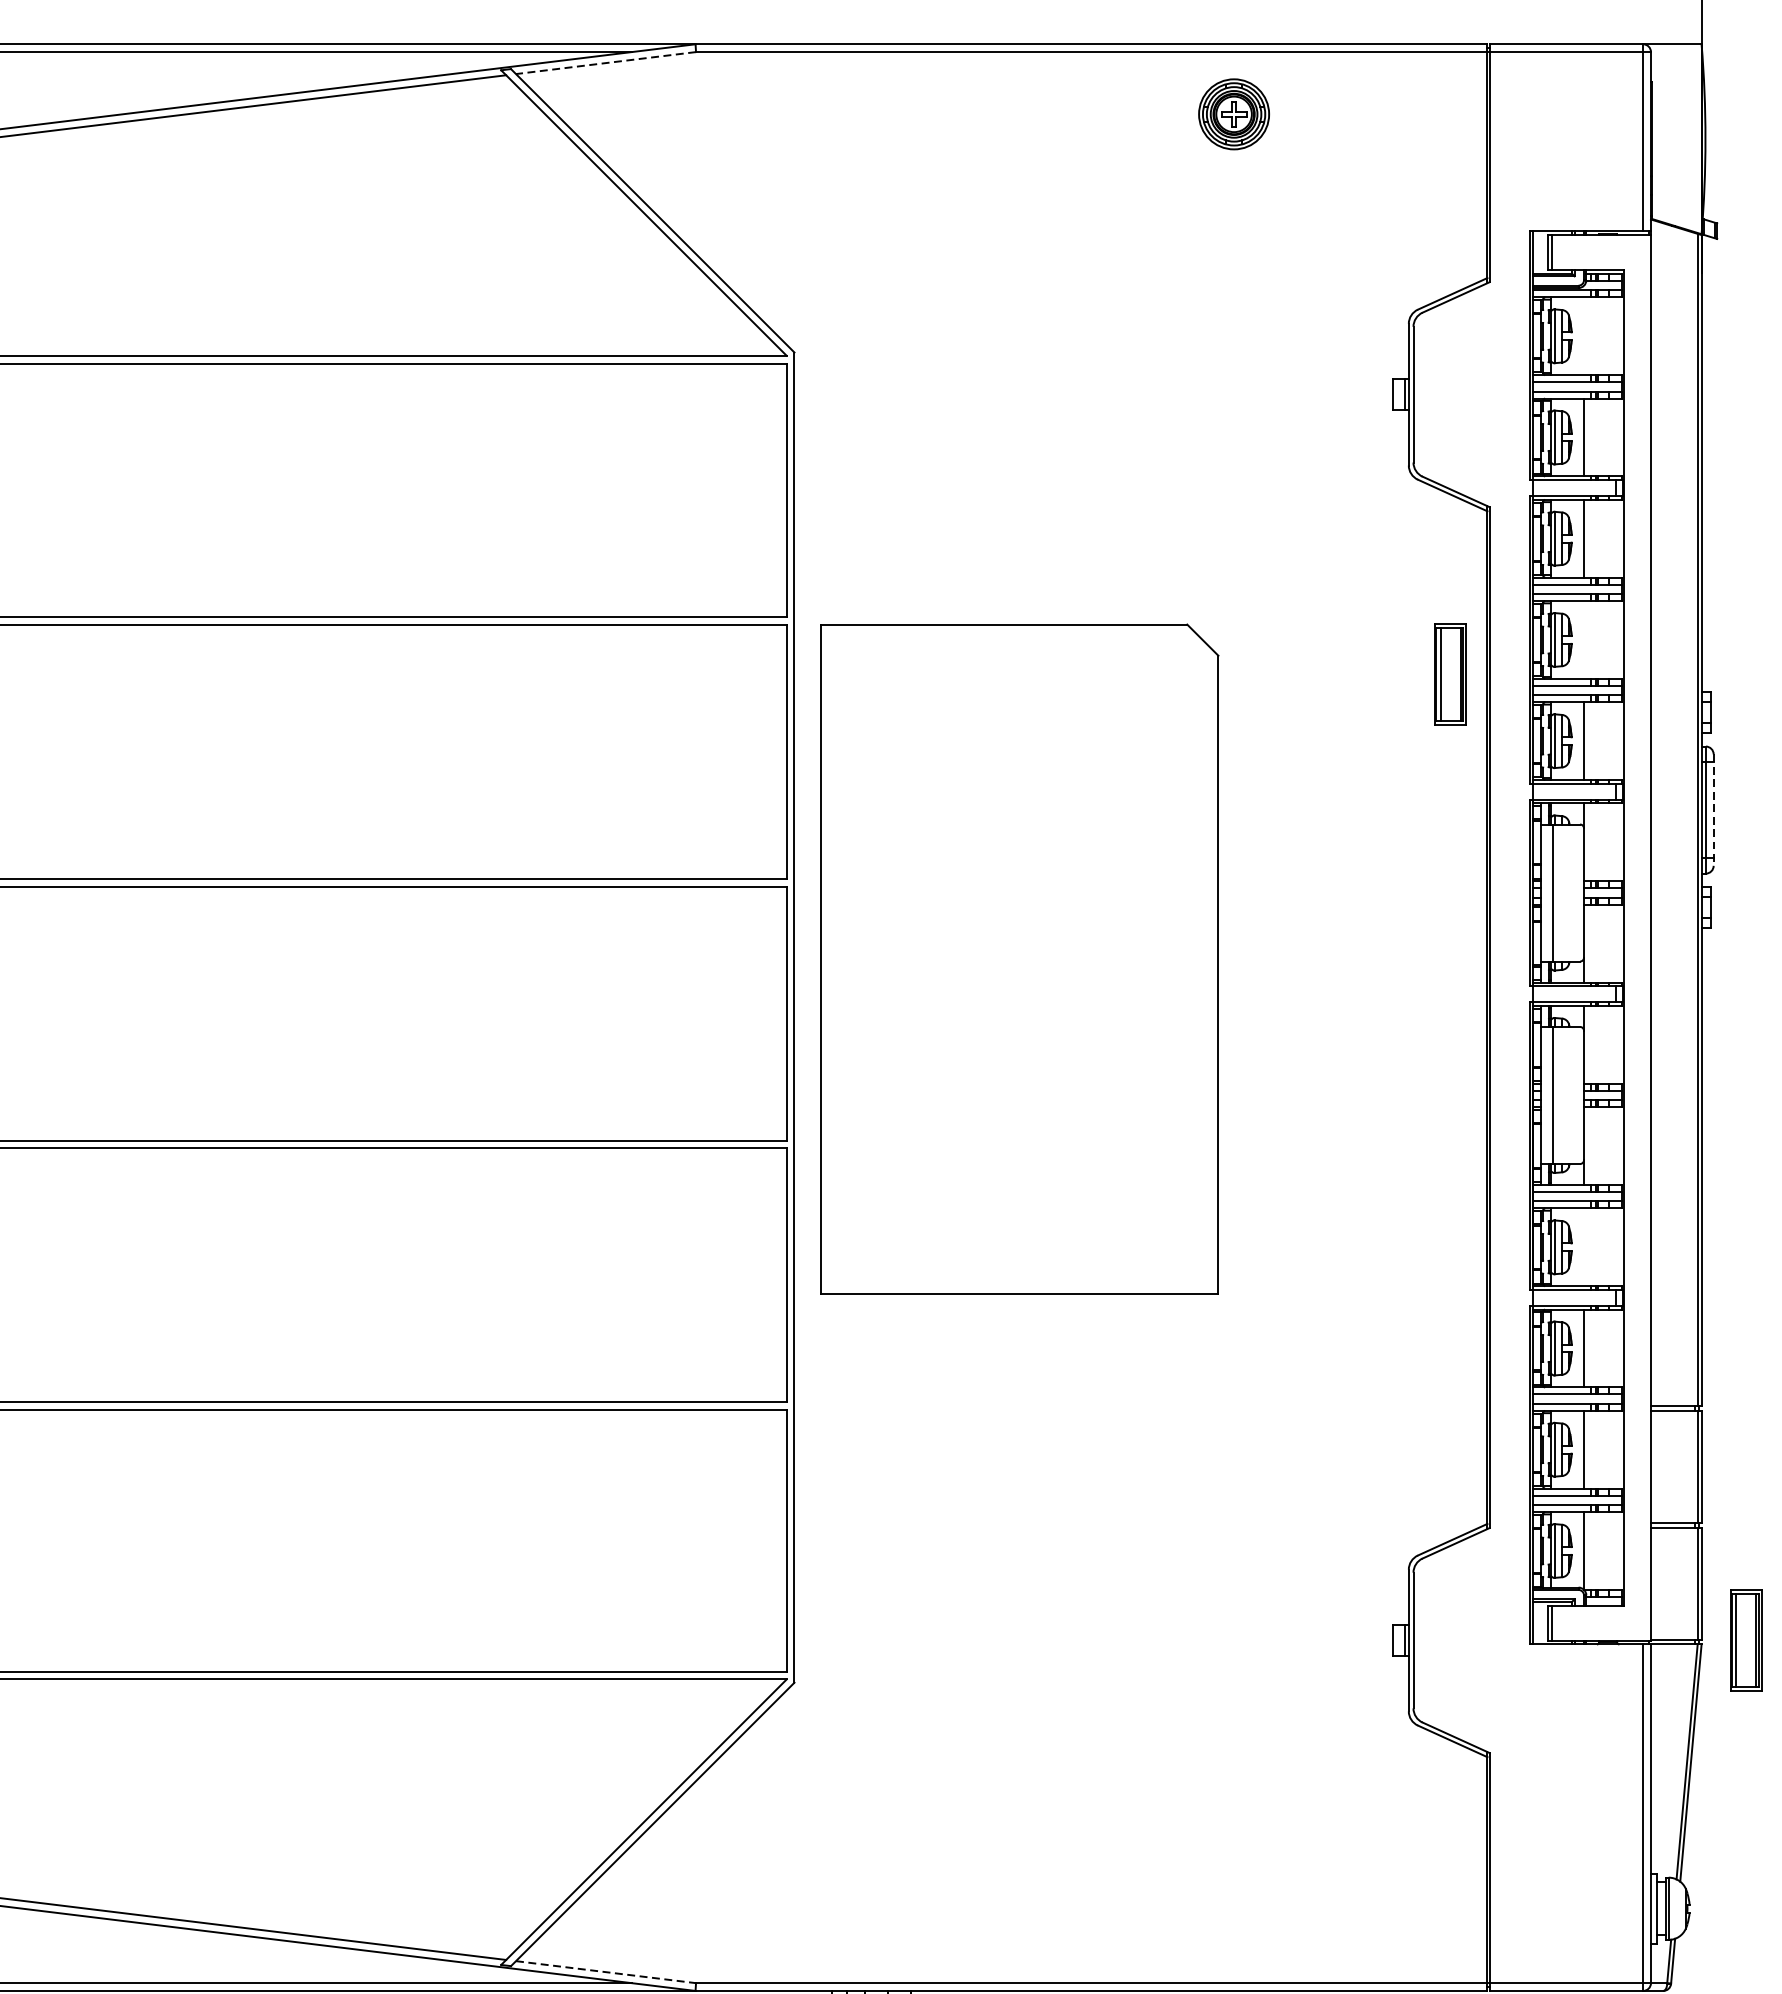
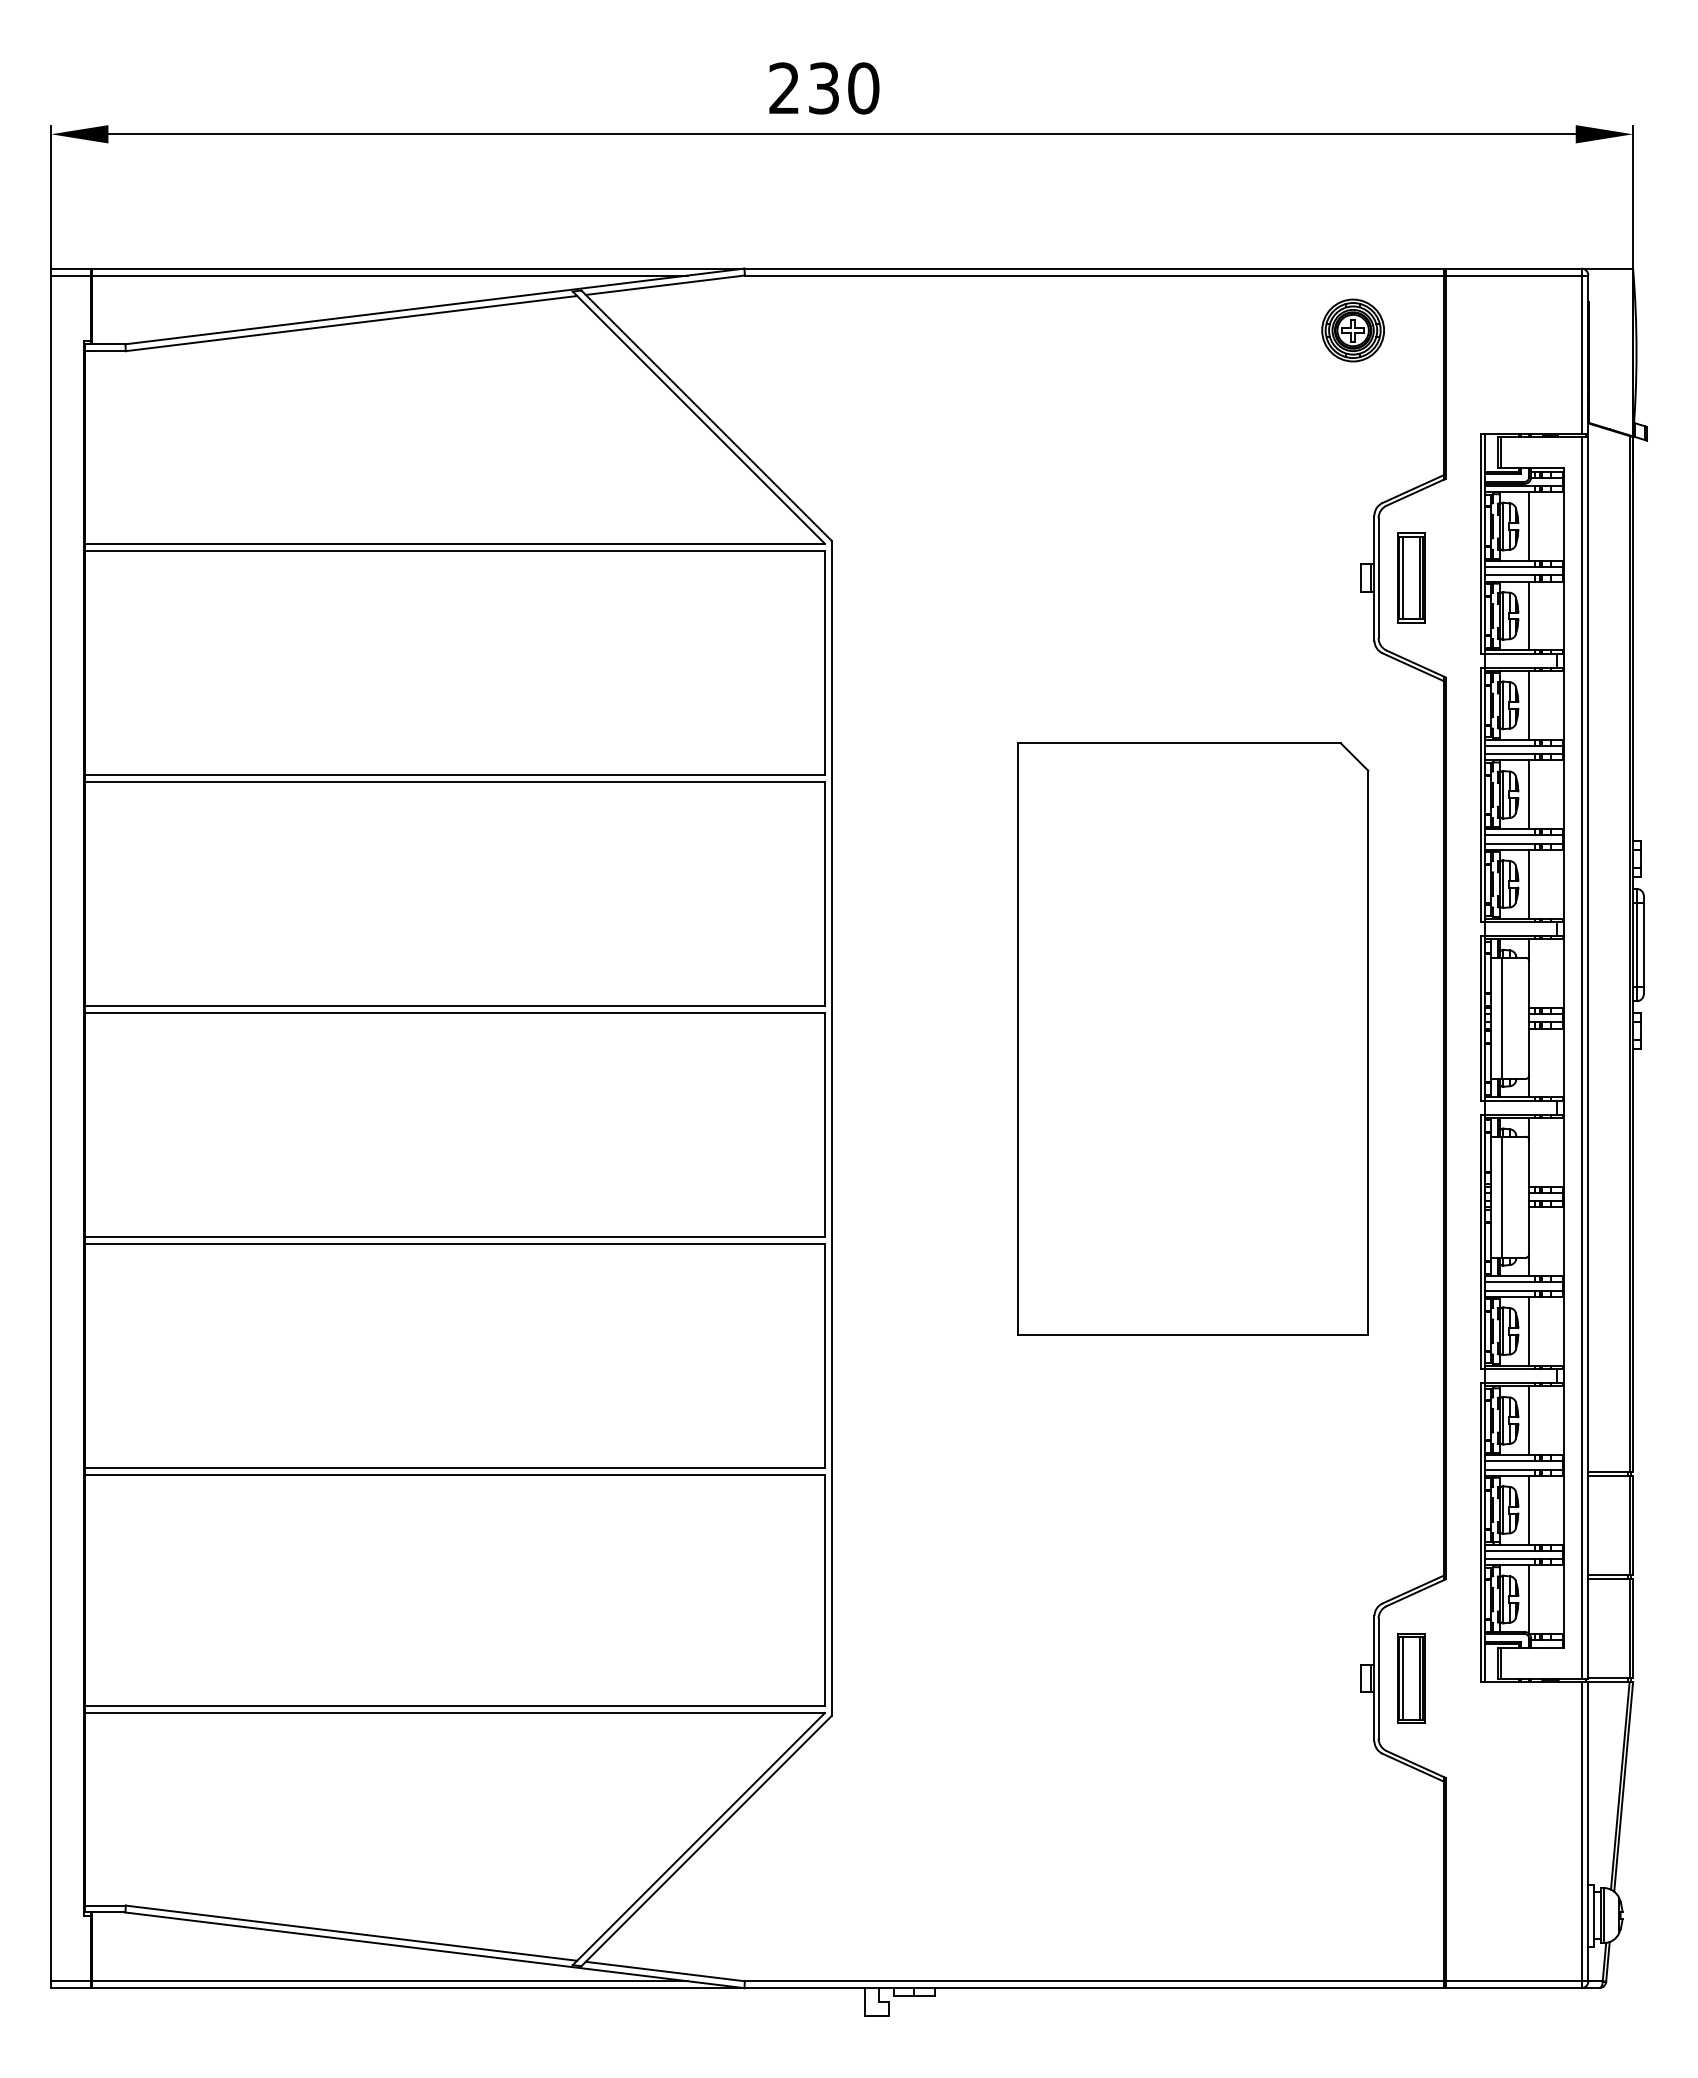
line: (605, 63) -> (664, 285), dashed -> solid
part: (1233, 114) -> (1352, 330), moved
line: (1584, 336) -> (1529, 526), added
line: (1584, 639) -> (1529, 794), added
part: (1450, 673) -> (1411, 577), moved
line: (1713, 810) -> (1643, 945), dashed -> solid
line: (1643, 937) -> (1581, 1057), added
part: (1020, 958) -> (1193, 1038), moved
line: (1584, 1246) -> (1529, 1330), added
part: (1746, 1640) -> (1411, 1678), moved
line: (606, 1972) -> (665, 1971), dashed -> solid

